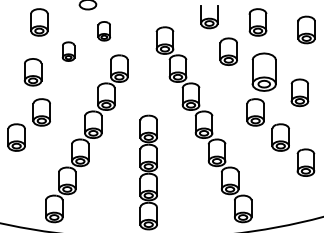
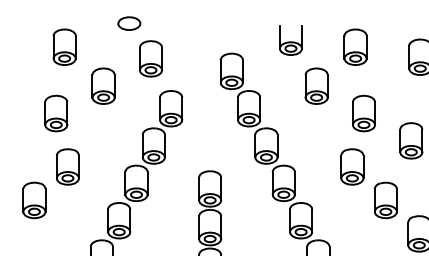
part: (104, 31) -> (151, 59), size x1.43
part: (68, 51) -> (103, 85), size x1.43
part: (264, 72) -> (364, 113), size x0.71

